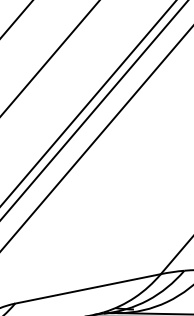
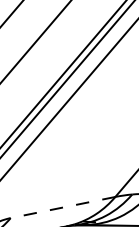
line: (87, 289) -> (62, 207), solid -> dashed

